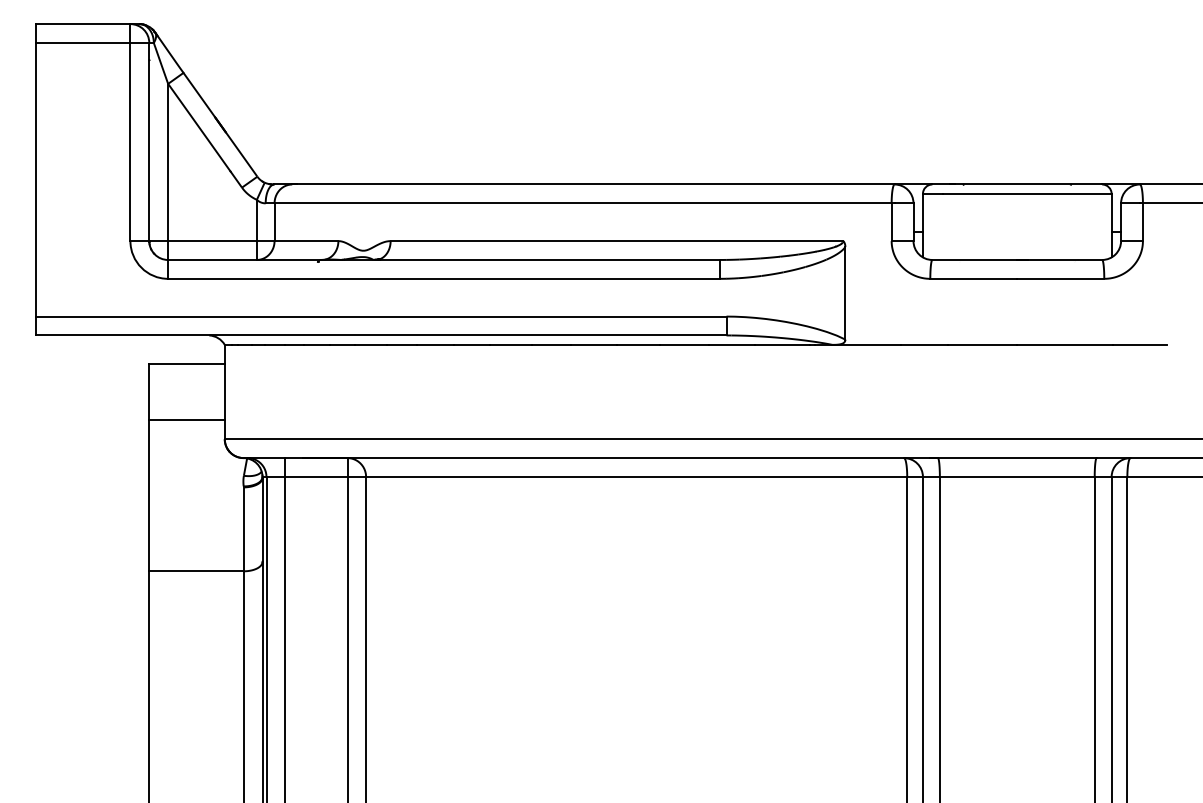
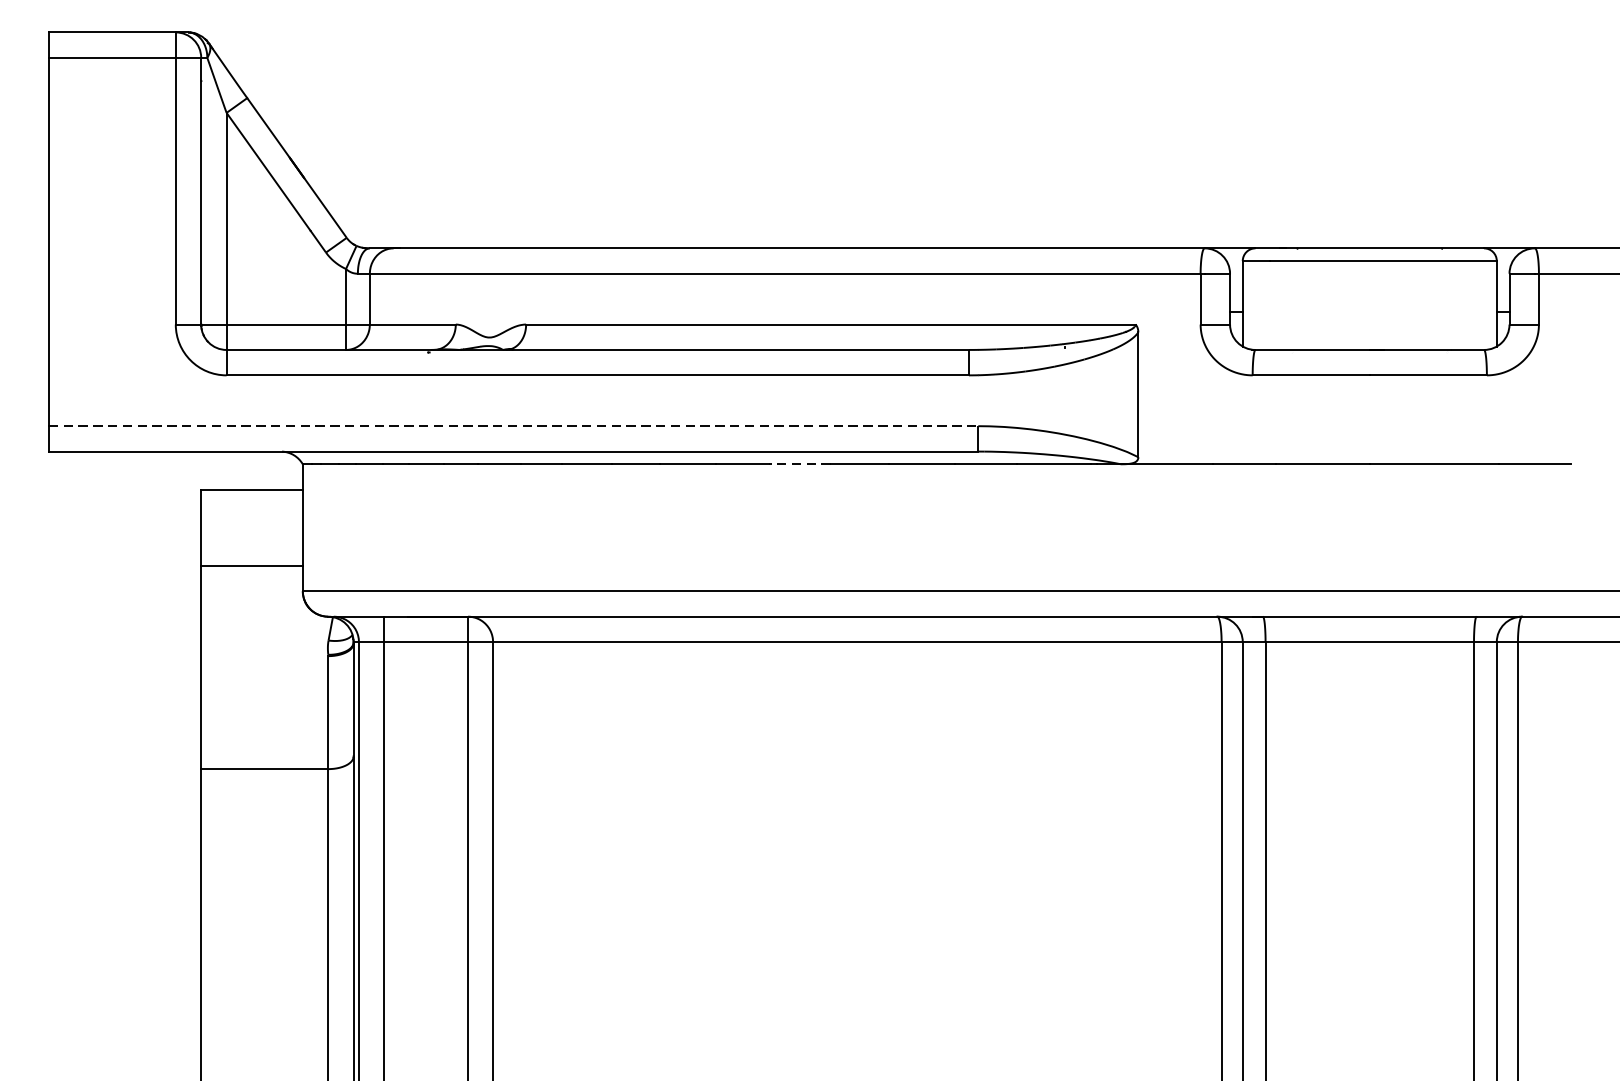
line: (381, 316) -> (513, 426), solid -> dashed
line: (594, 344) -> (800, 463), solid -> dashed

